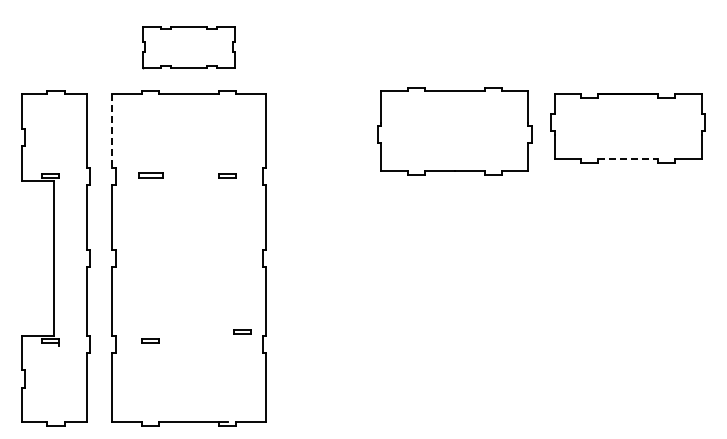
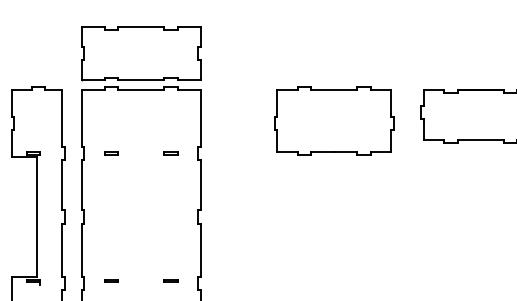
part: (188, 47) -> (140, 53), size x1.67
line: (112, 131) -> (81, 118), dashed -> solid
part: (454, 131) -> (334, 121), moved
line: (628, 159) -> (481, 140), dashed -> solid
part: (150, 175) -> (111, 152), size x0.71
part: (242, 331) -> (170, 280), moved

